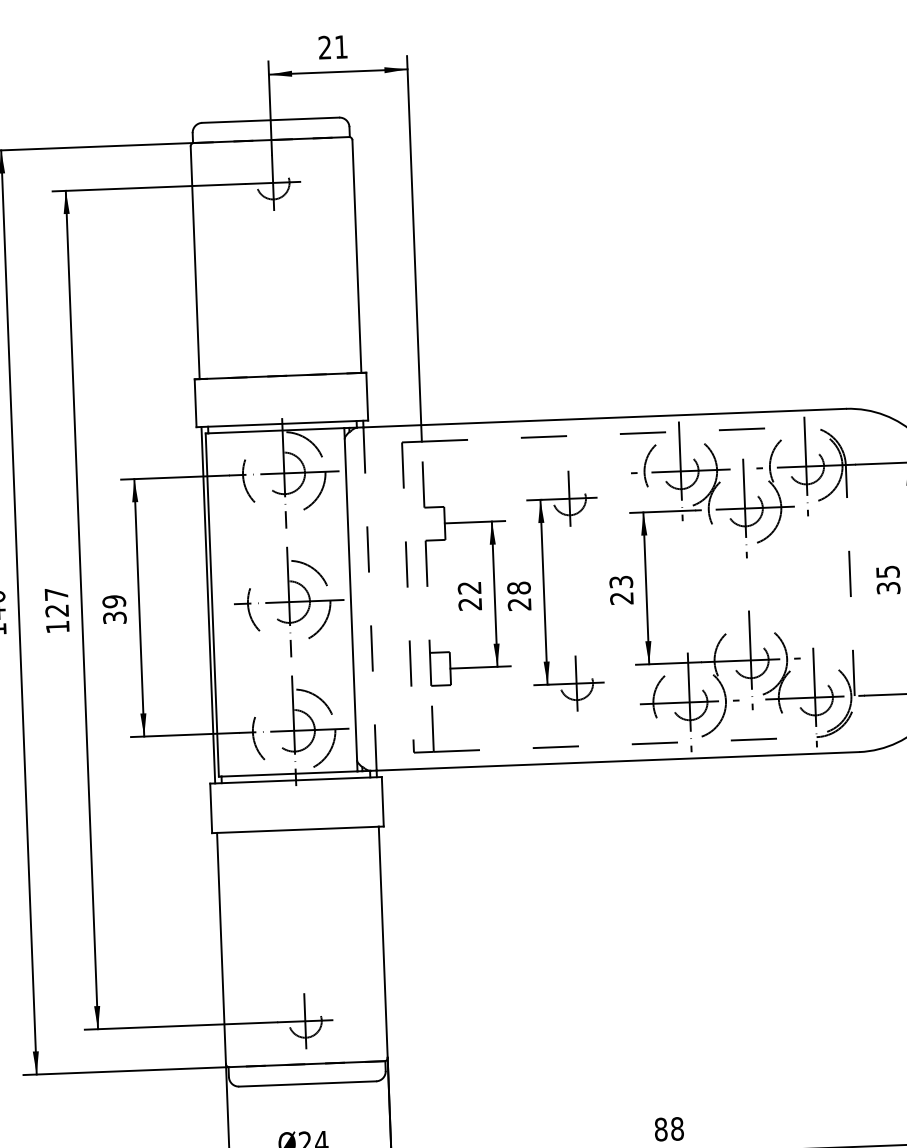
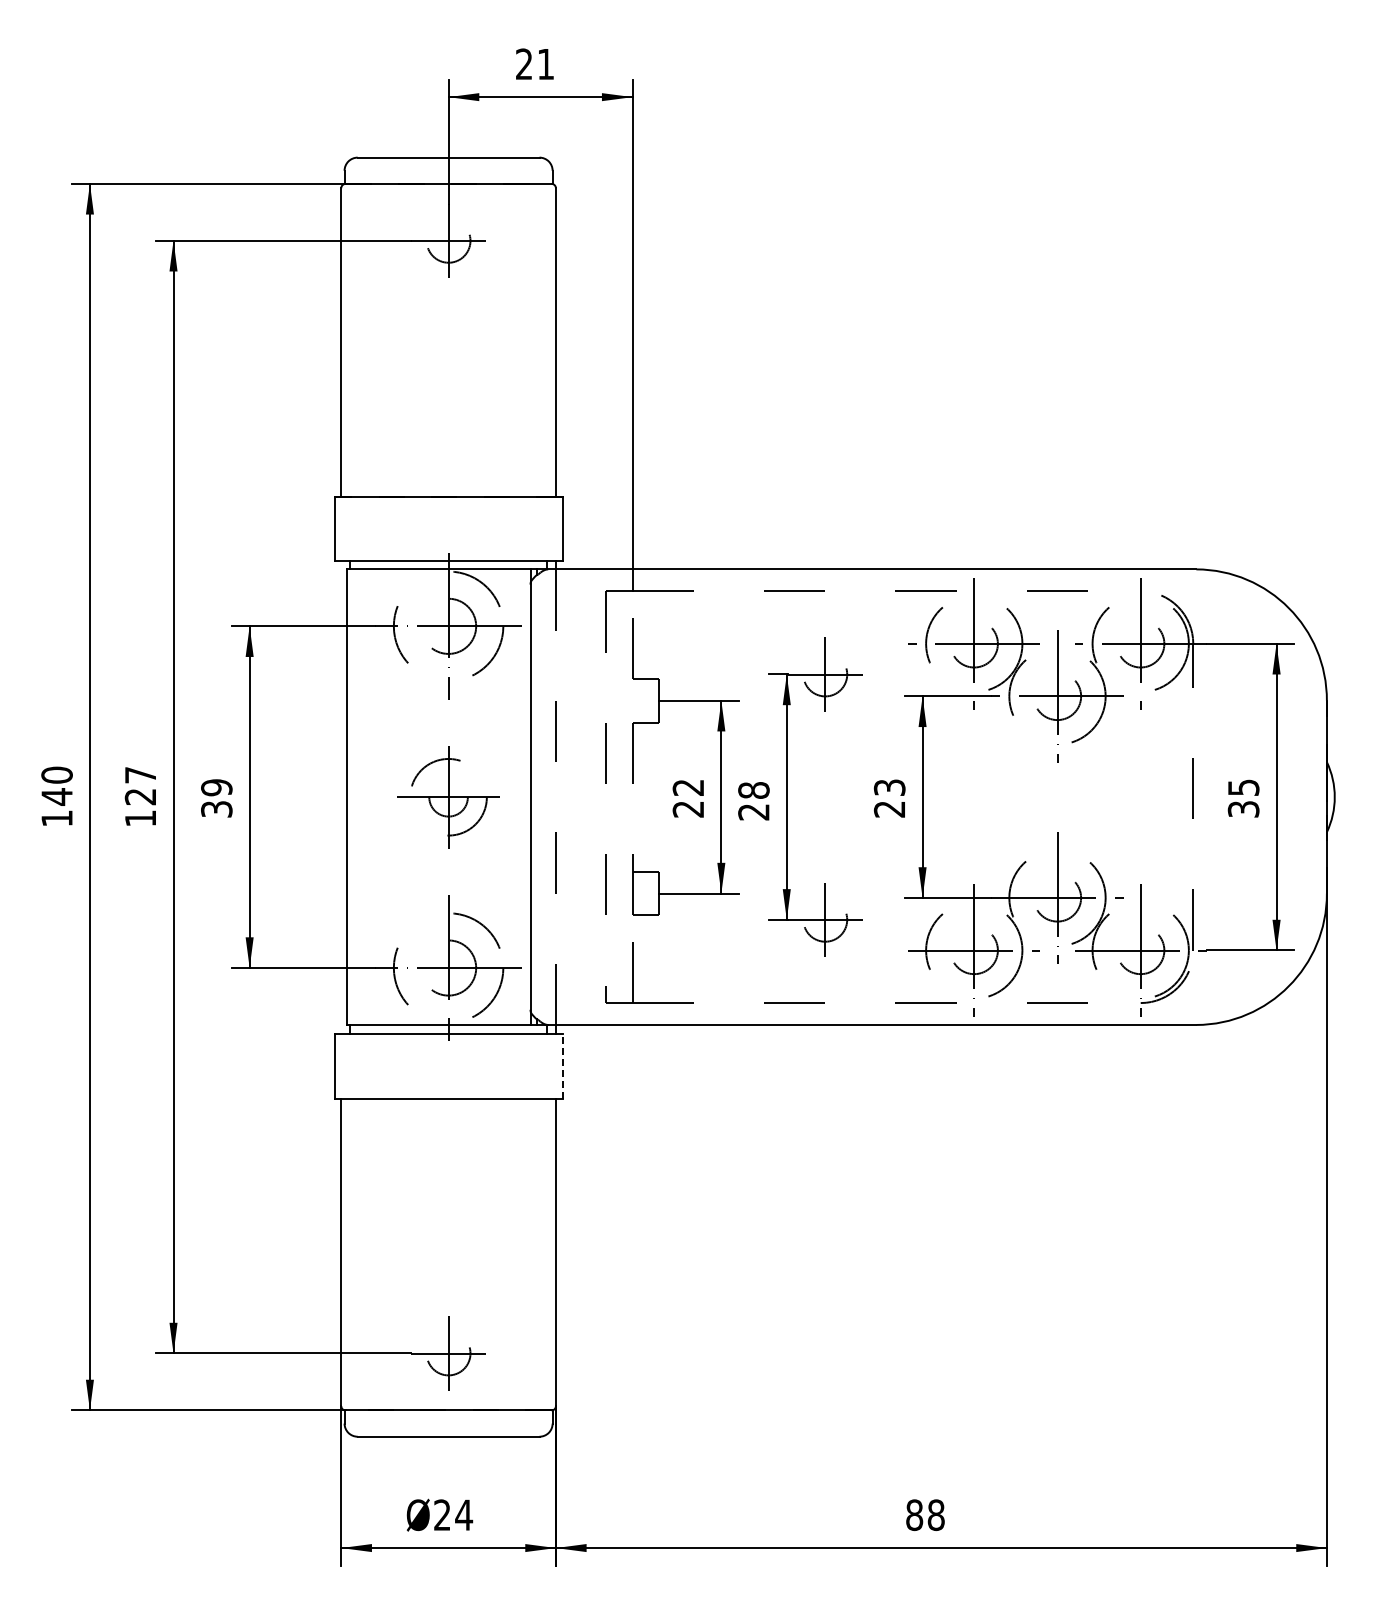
part: (289, 602) -> (448, 797), size x0.7
line: (208, 604) -> (341, 796), removed
line: (382, 801) -> (562, 1066), solid -> dashed

